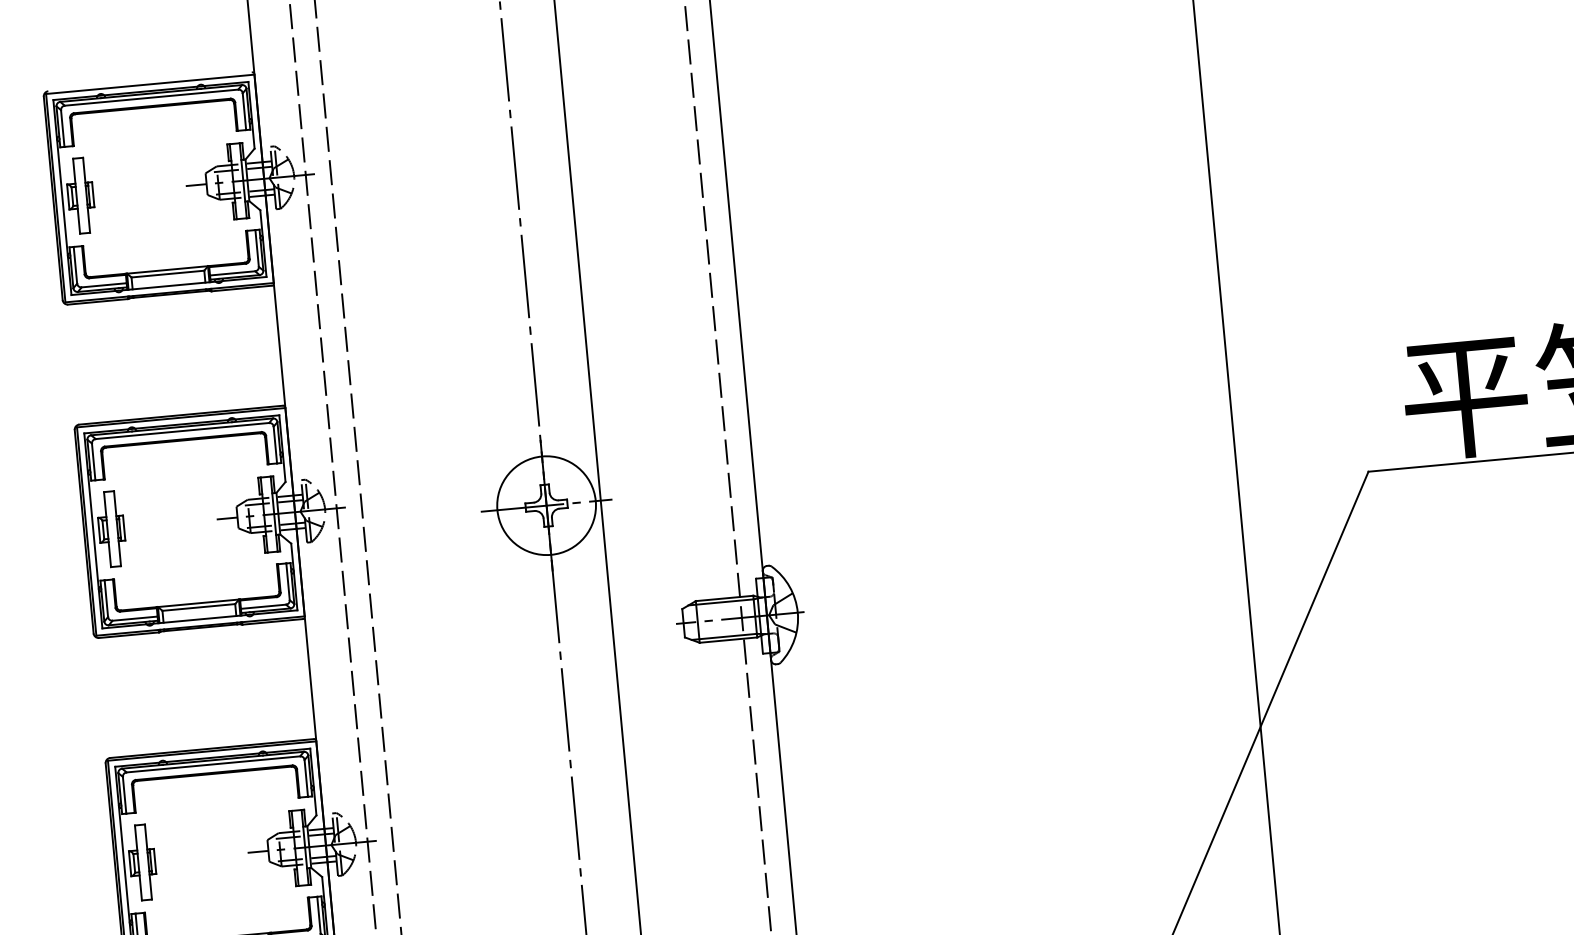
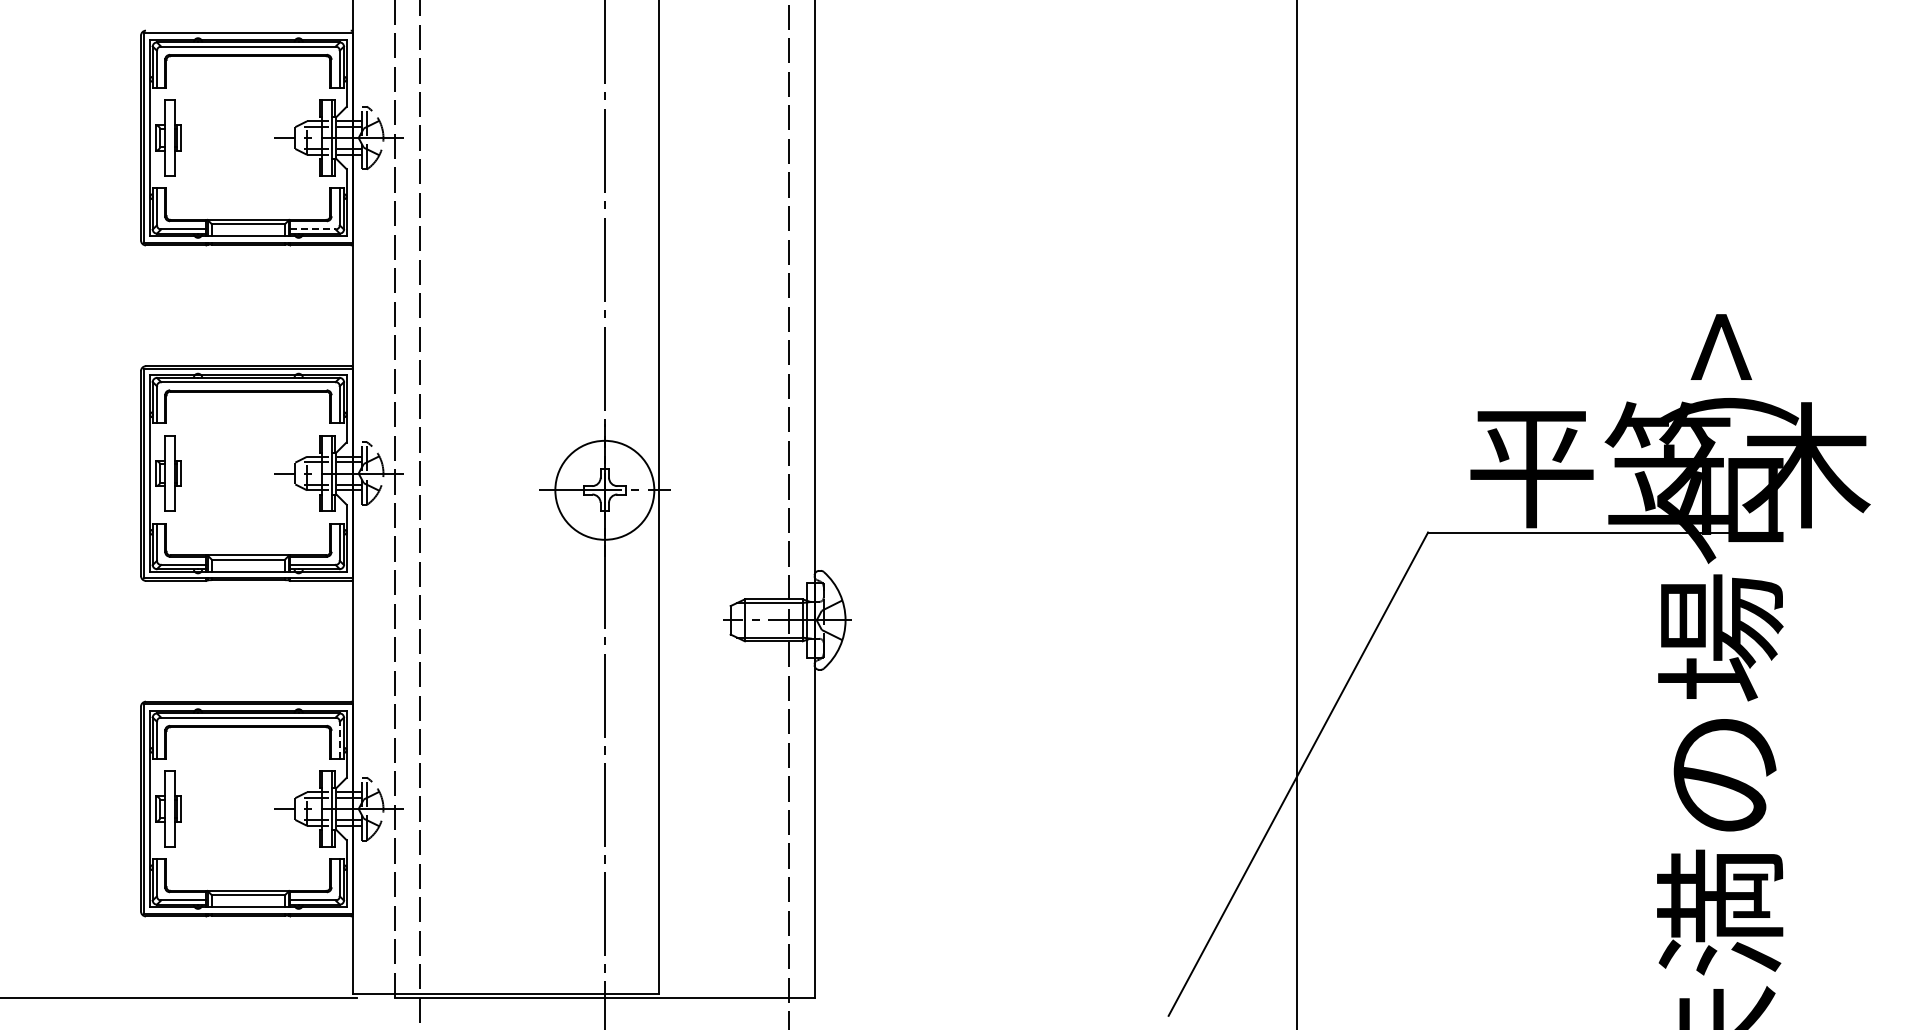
line: (233, 273) -> (313, 229), solid -> dashed
line: (305, 777) -> (339, 739), solid -> dashed

